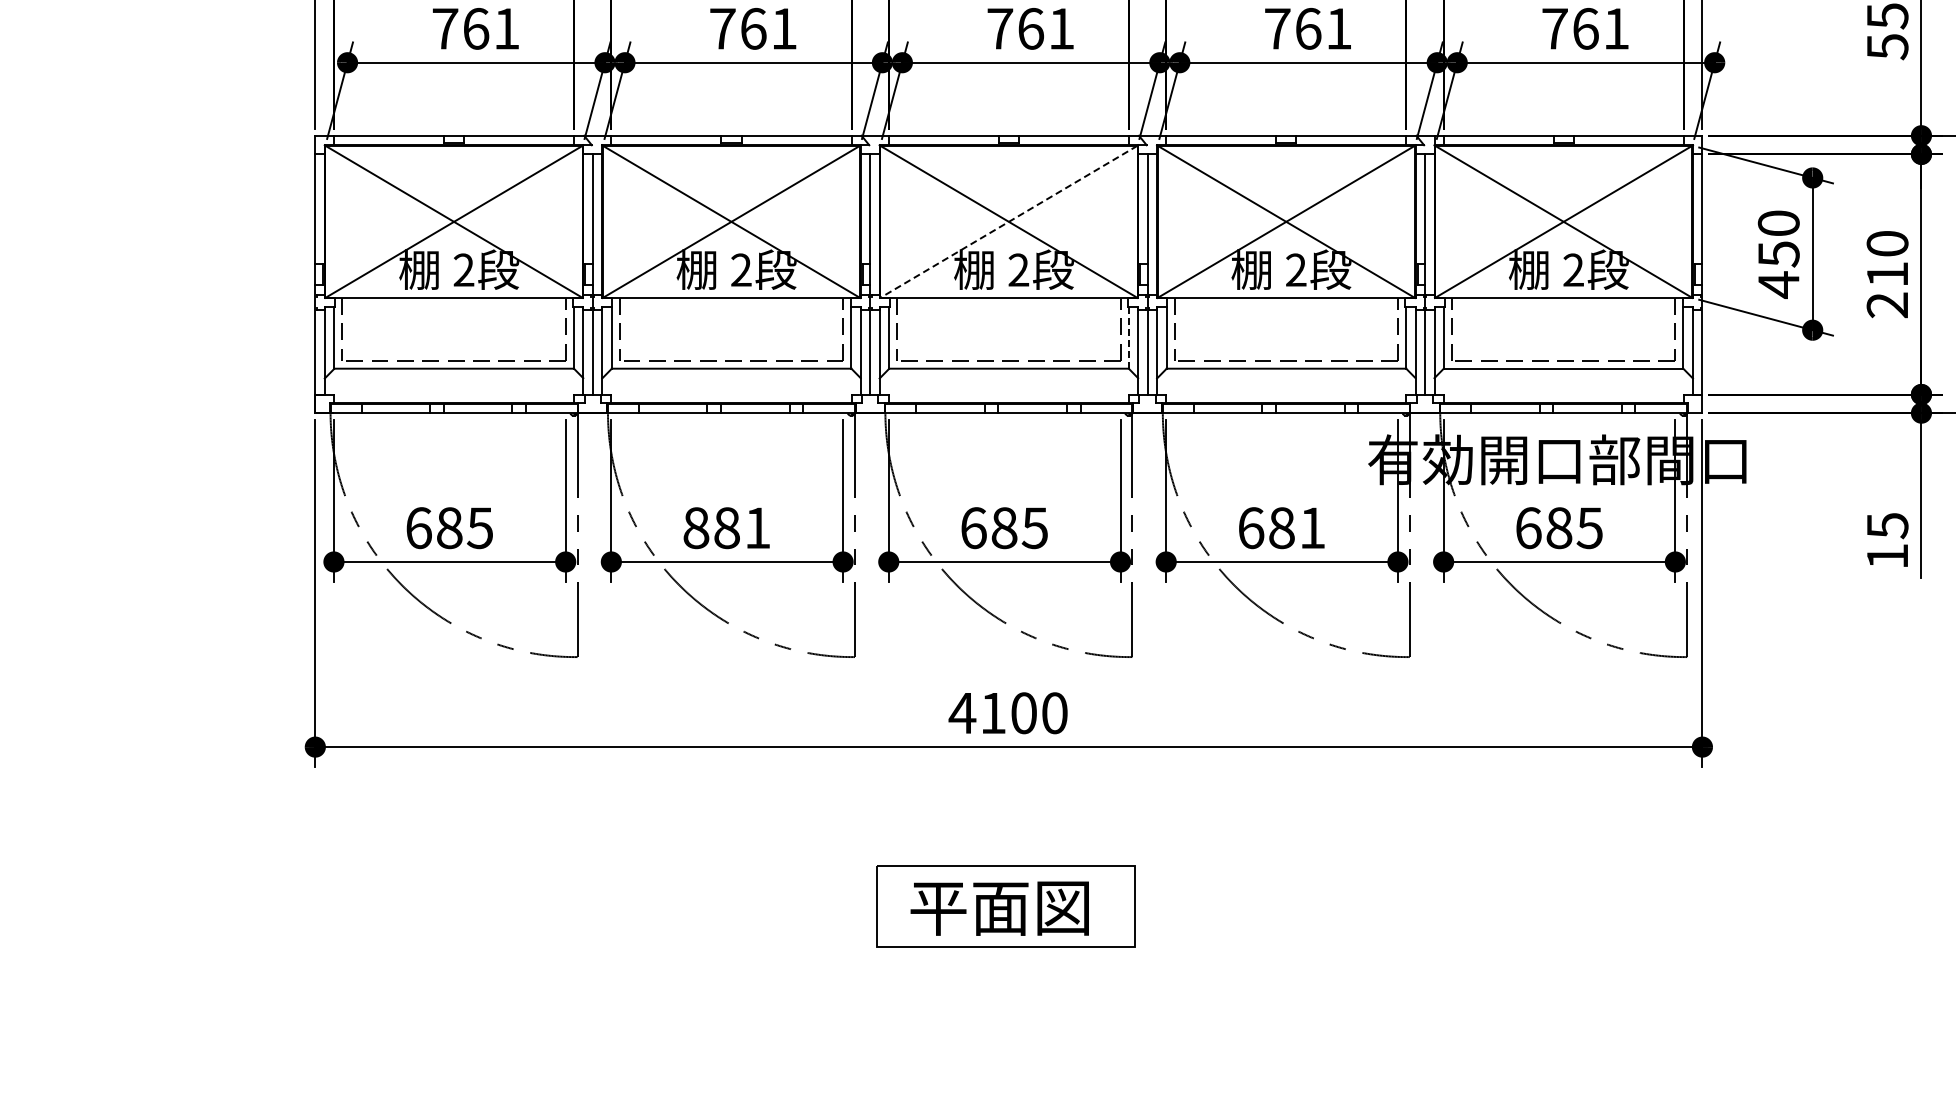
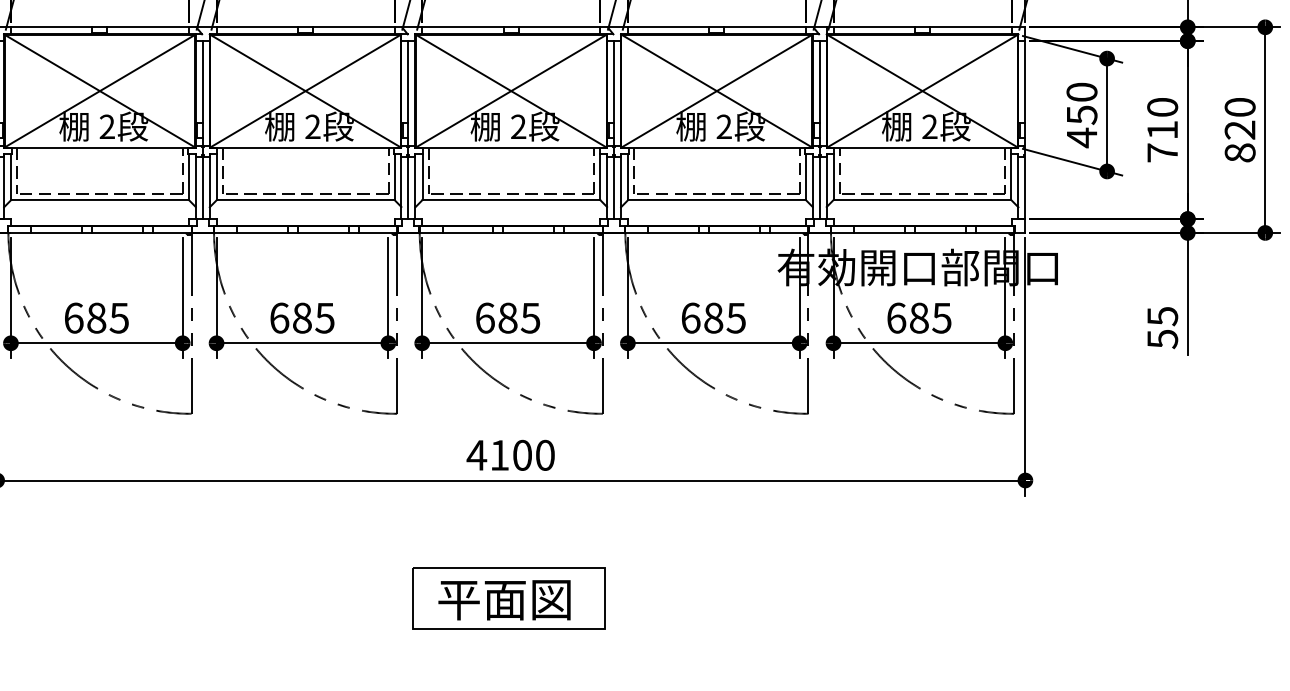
line: (1008, 221) -> (510, 90), dashed -> solid
text: (1886, 305) -> (1161, 153), 210 -> 710
line: (1128, 337) -> (599, 176), dashed -> solid
text: (726, 528) -> (301, 318), 881 -> 685
text: (1312, 528) -> (736, 318), 681 -> 685
text: (1887, 556) -> (1162, 339), 15 -> 55

